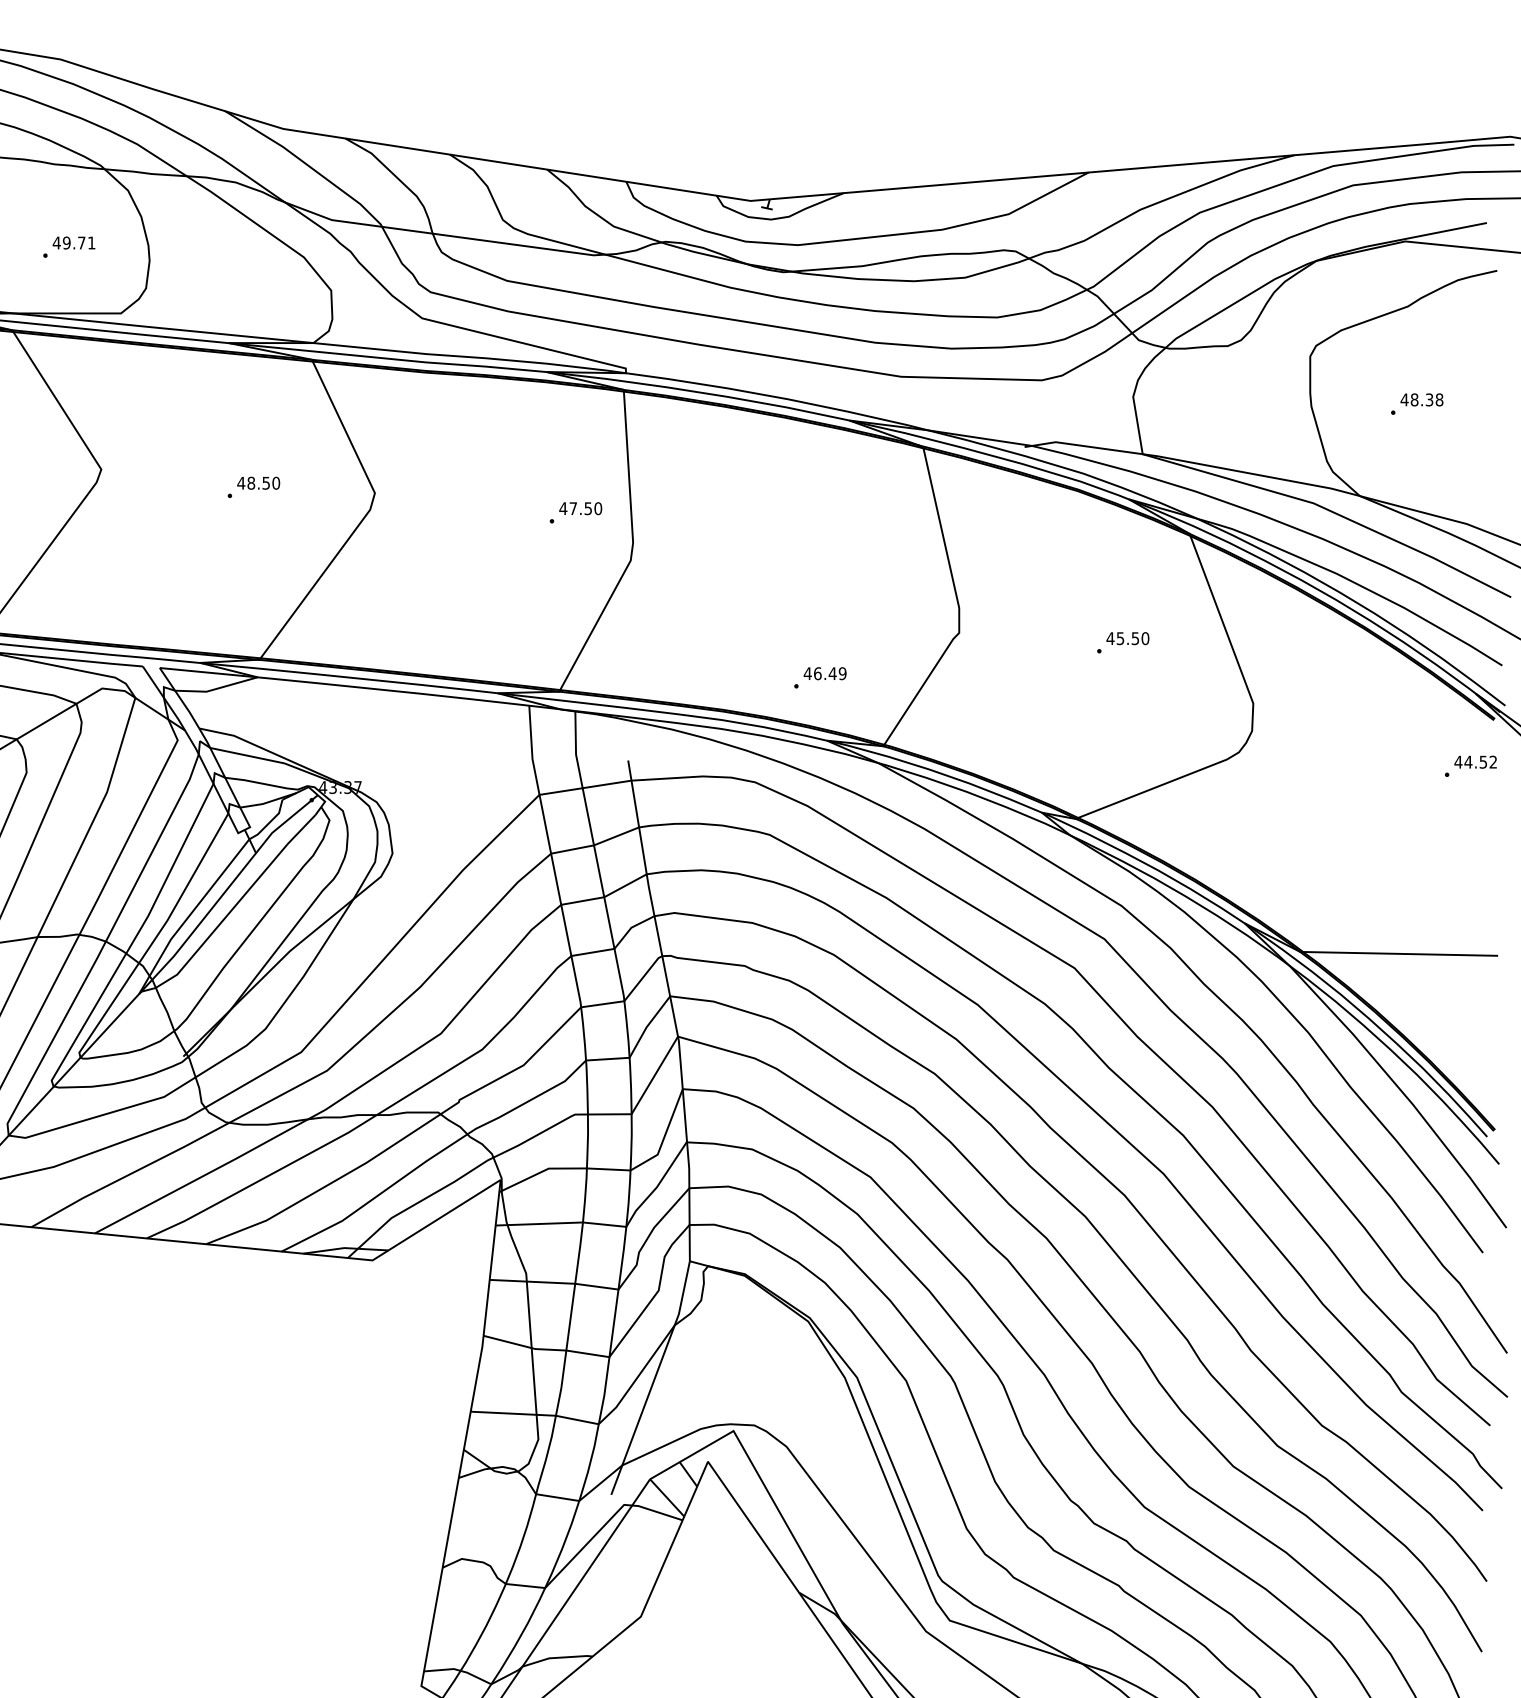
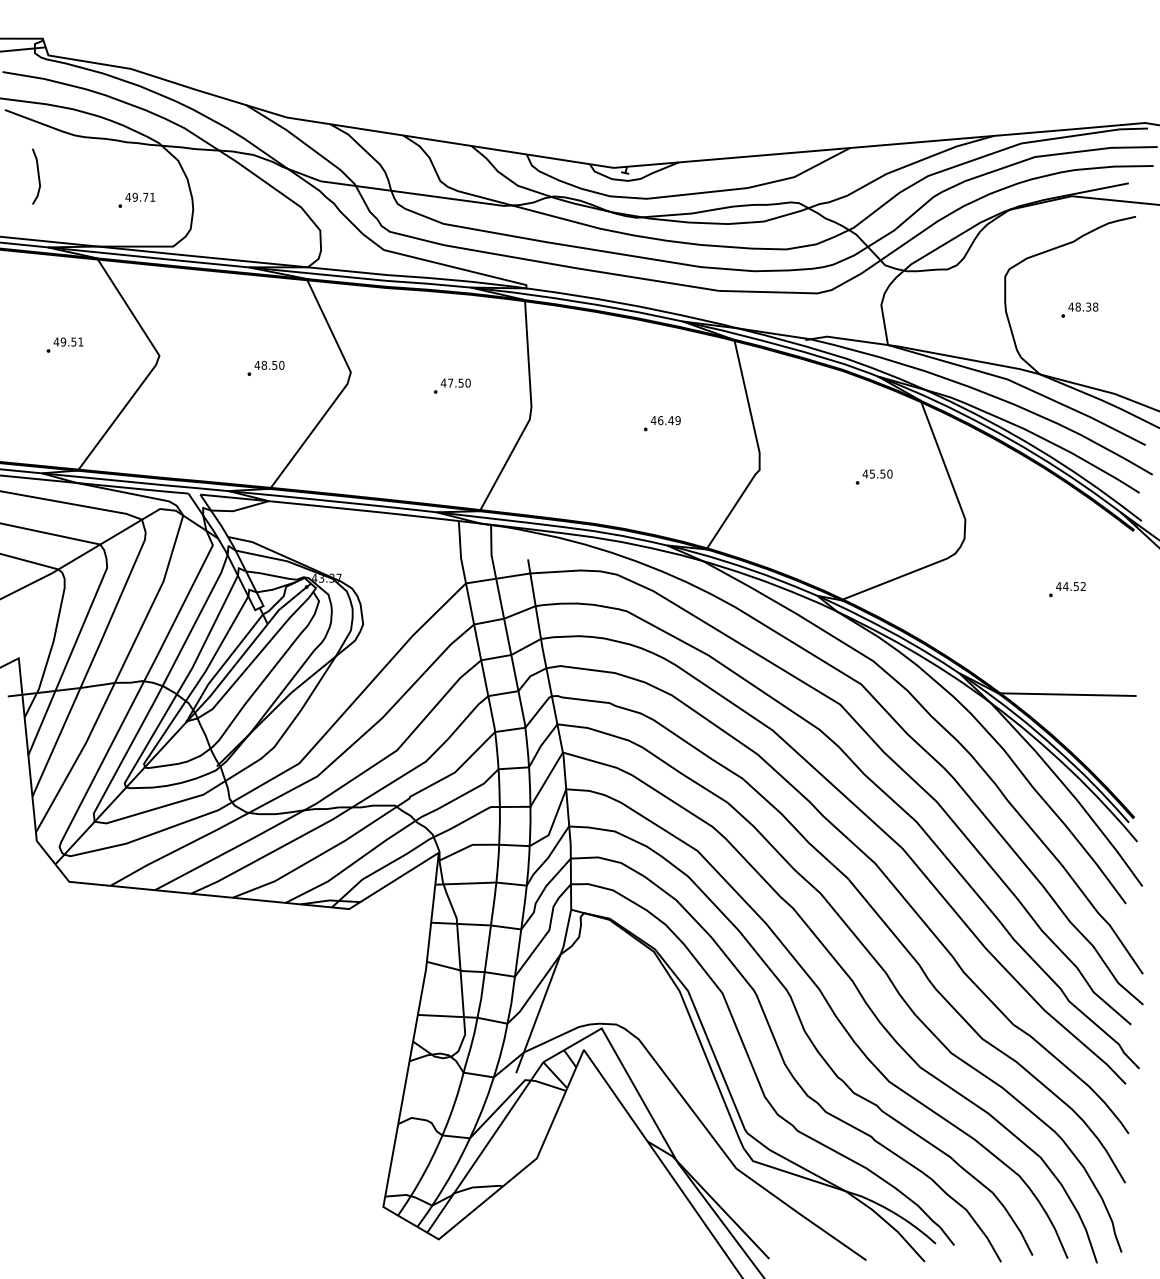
part: (575, 511) -> (452, 385), moved
part: (820, 677) -> (662, 423), moved
part: (1470, 766) -> (1067, 589), moved

